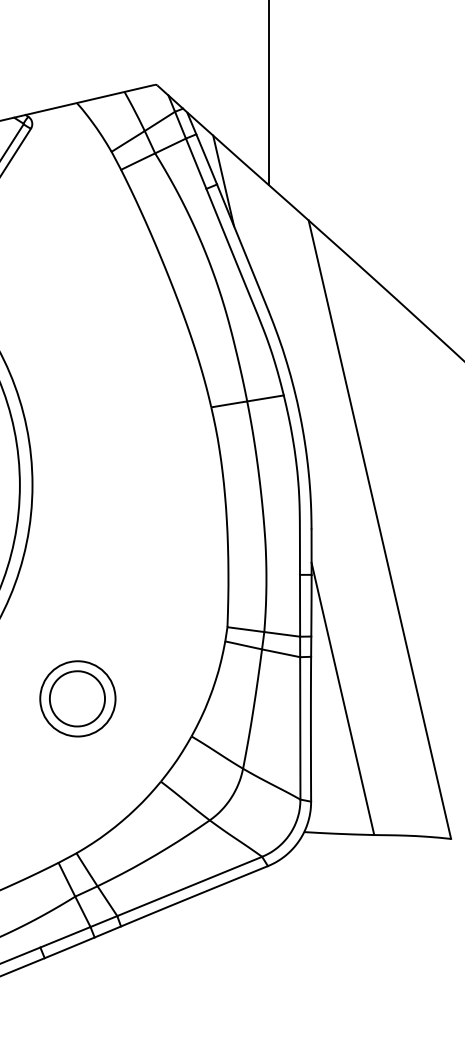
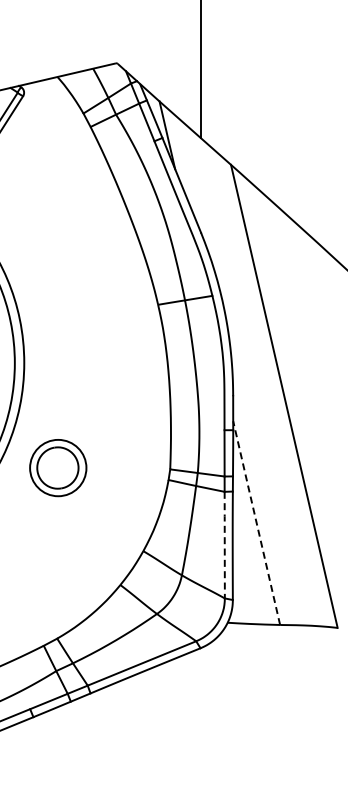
part: (78, 699) -> (58, 468), moved
line: (342, 699) -> (256, 523), solid -> dashed
line: (299, 728) -> (224, 545), solid -> dashed

